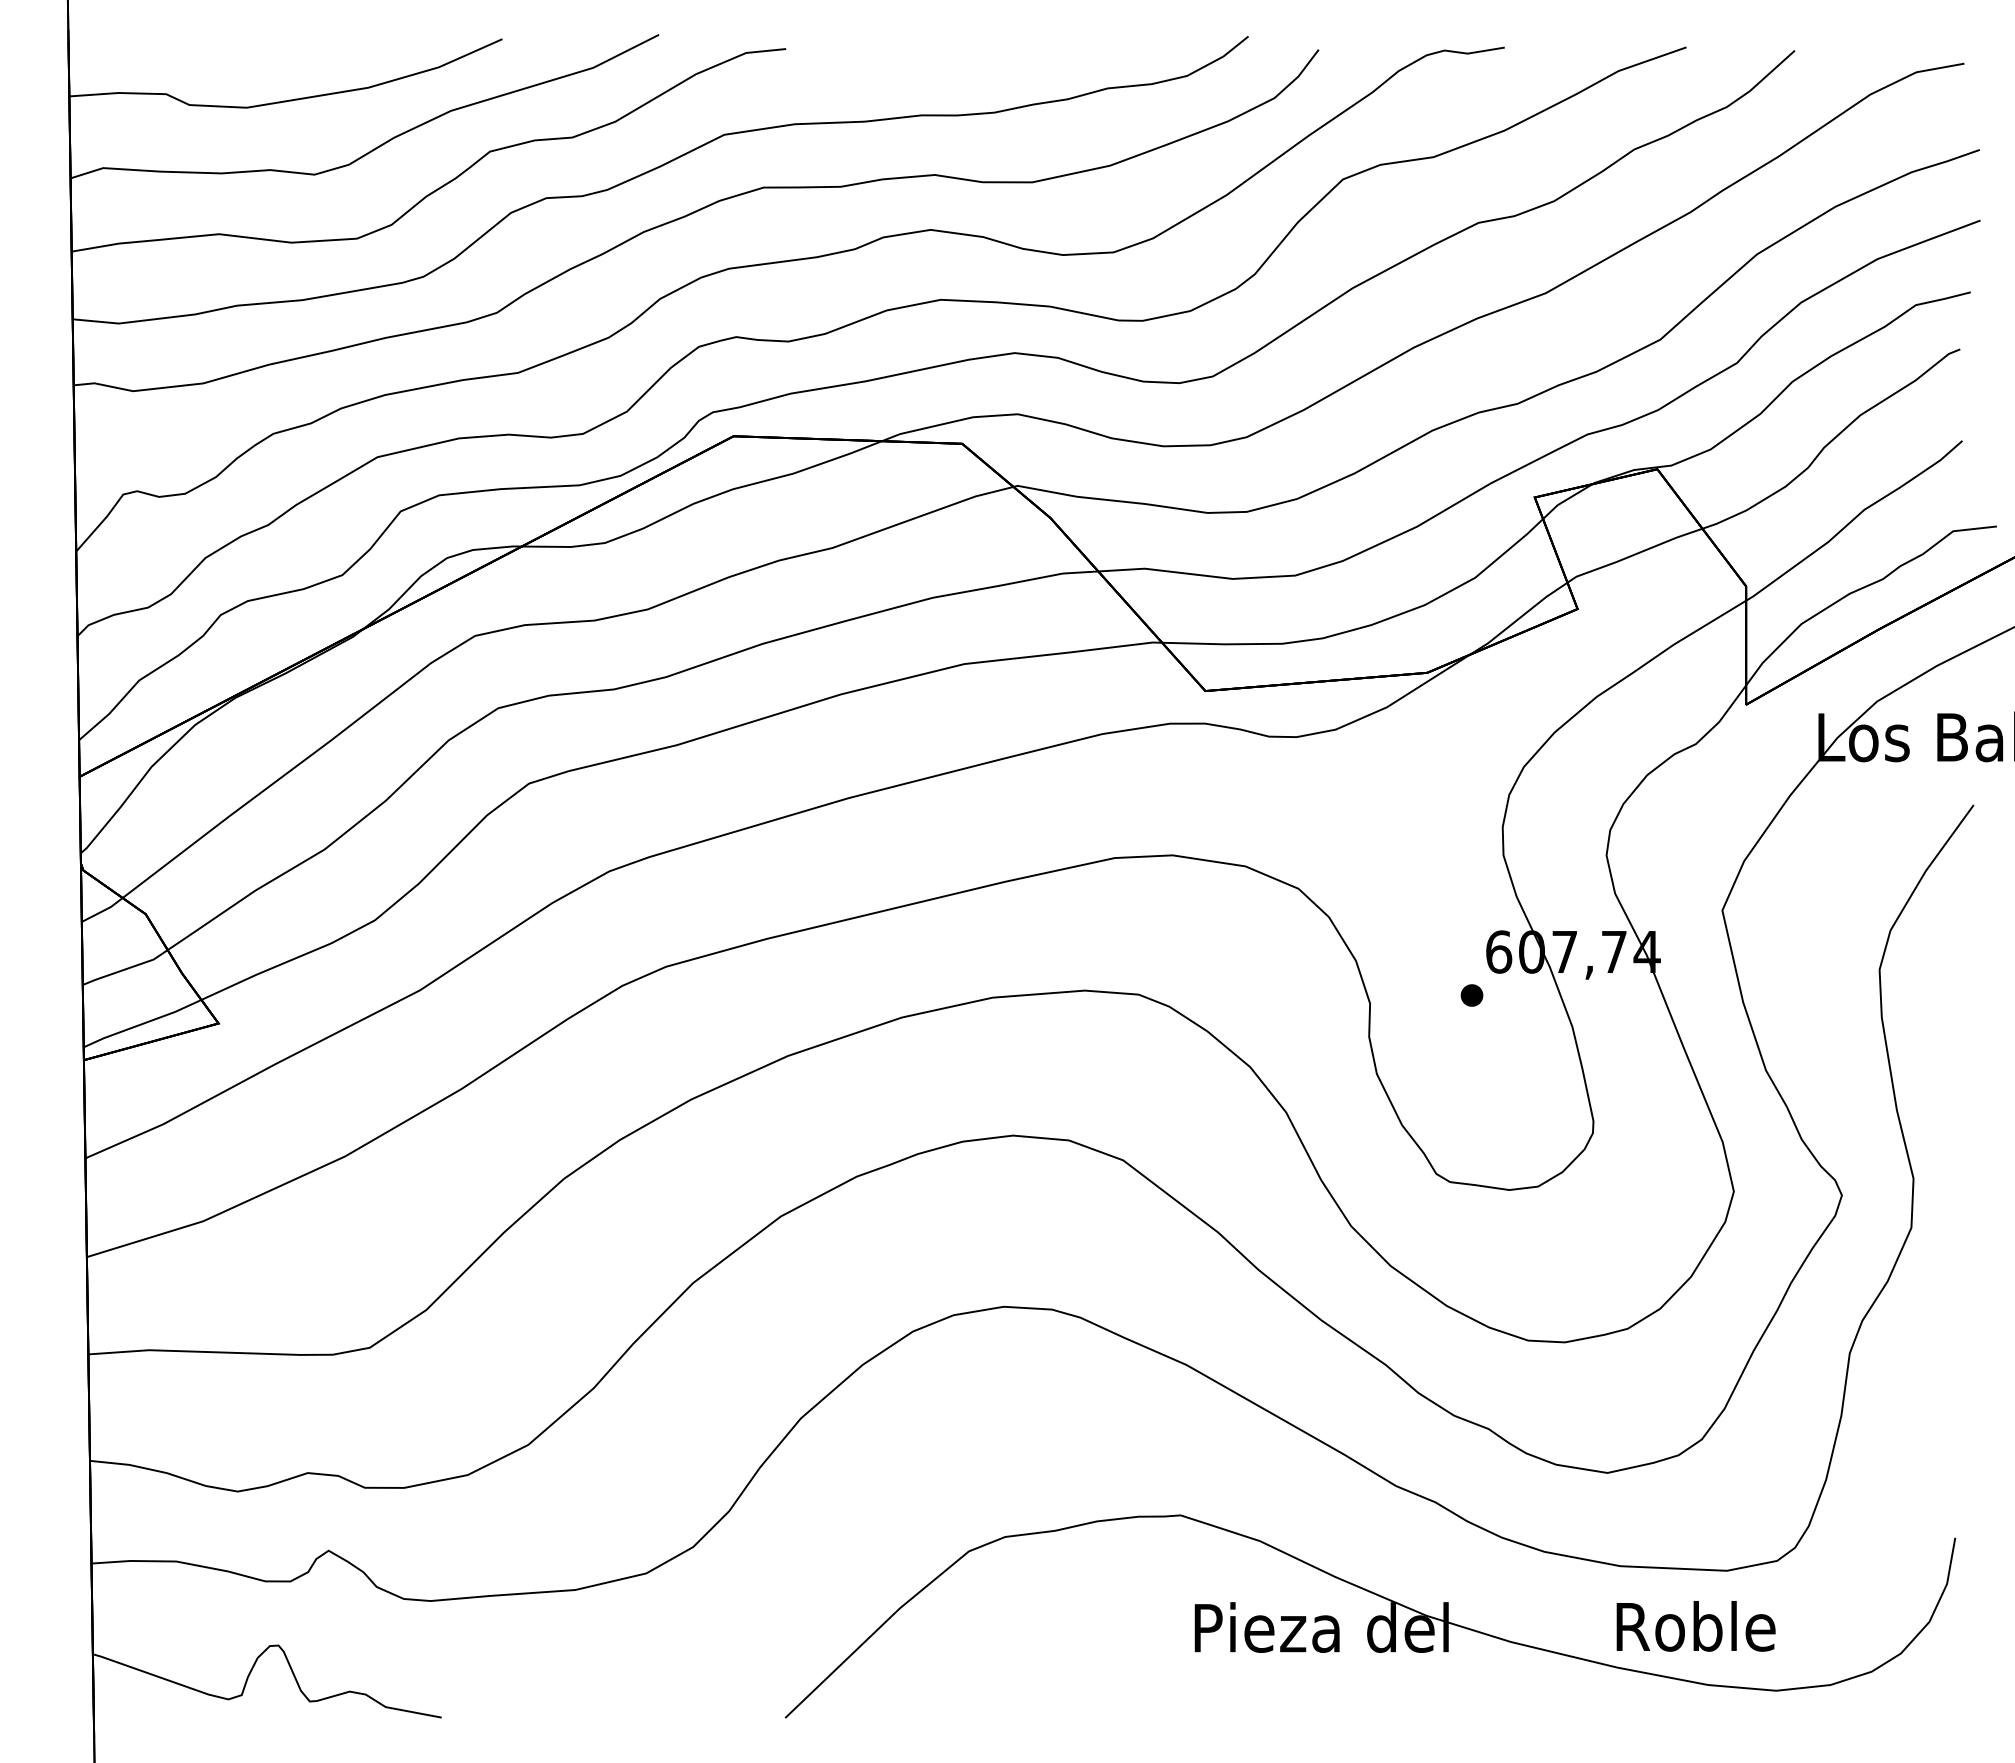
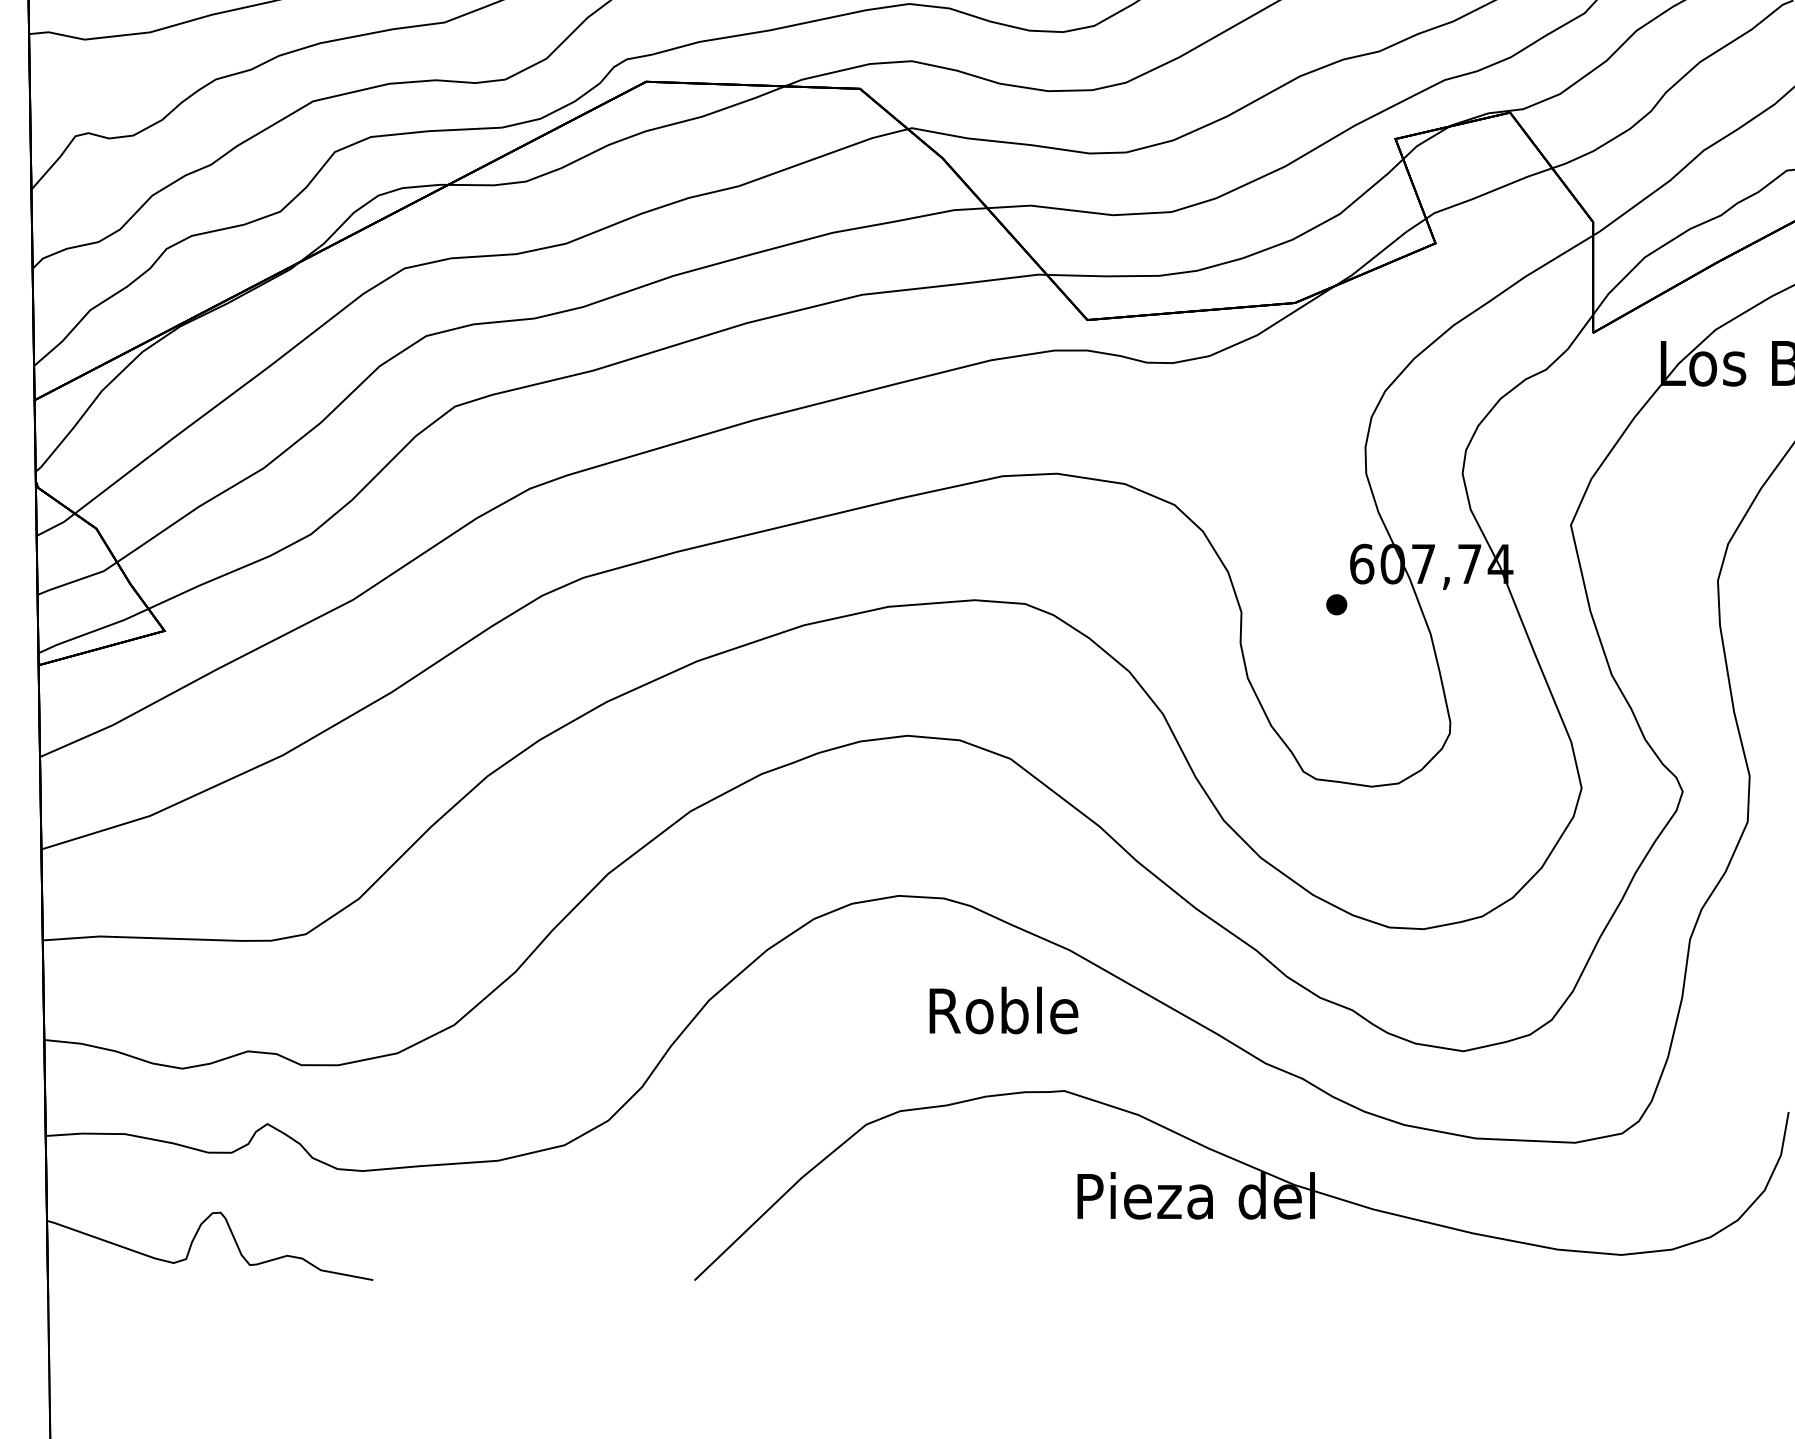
text: (1695, 1626) -> (1003, 1010), moved

